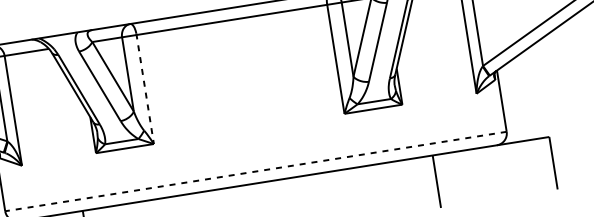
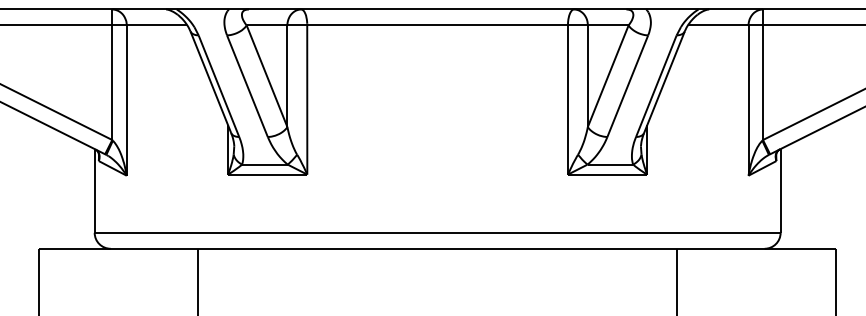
line: (145, 88) -> (307, 98), dashed -> solid
line: (255, 171) -> (437, 232), dashed -> solid

